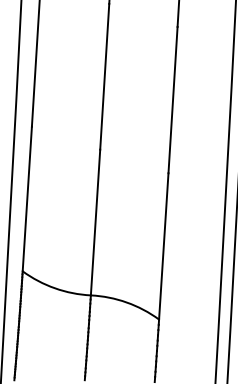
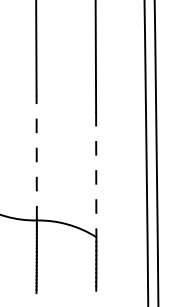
line: (95, 222) -> (36, 158), solid -> dashed
line: (163, 246) -> (96, 174), solid -> dashed

